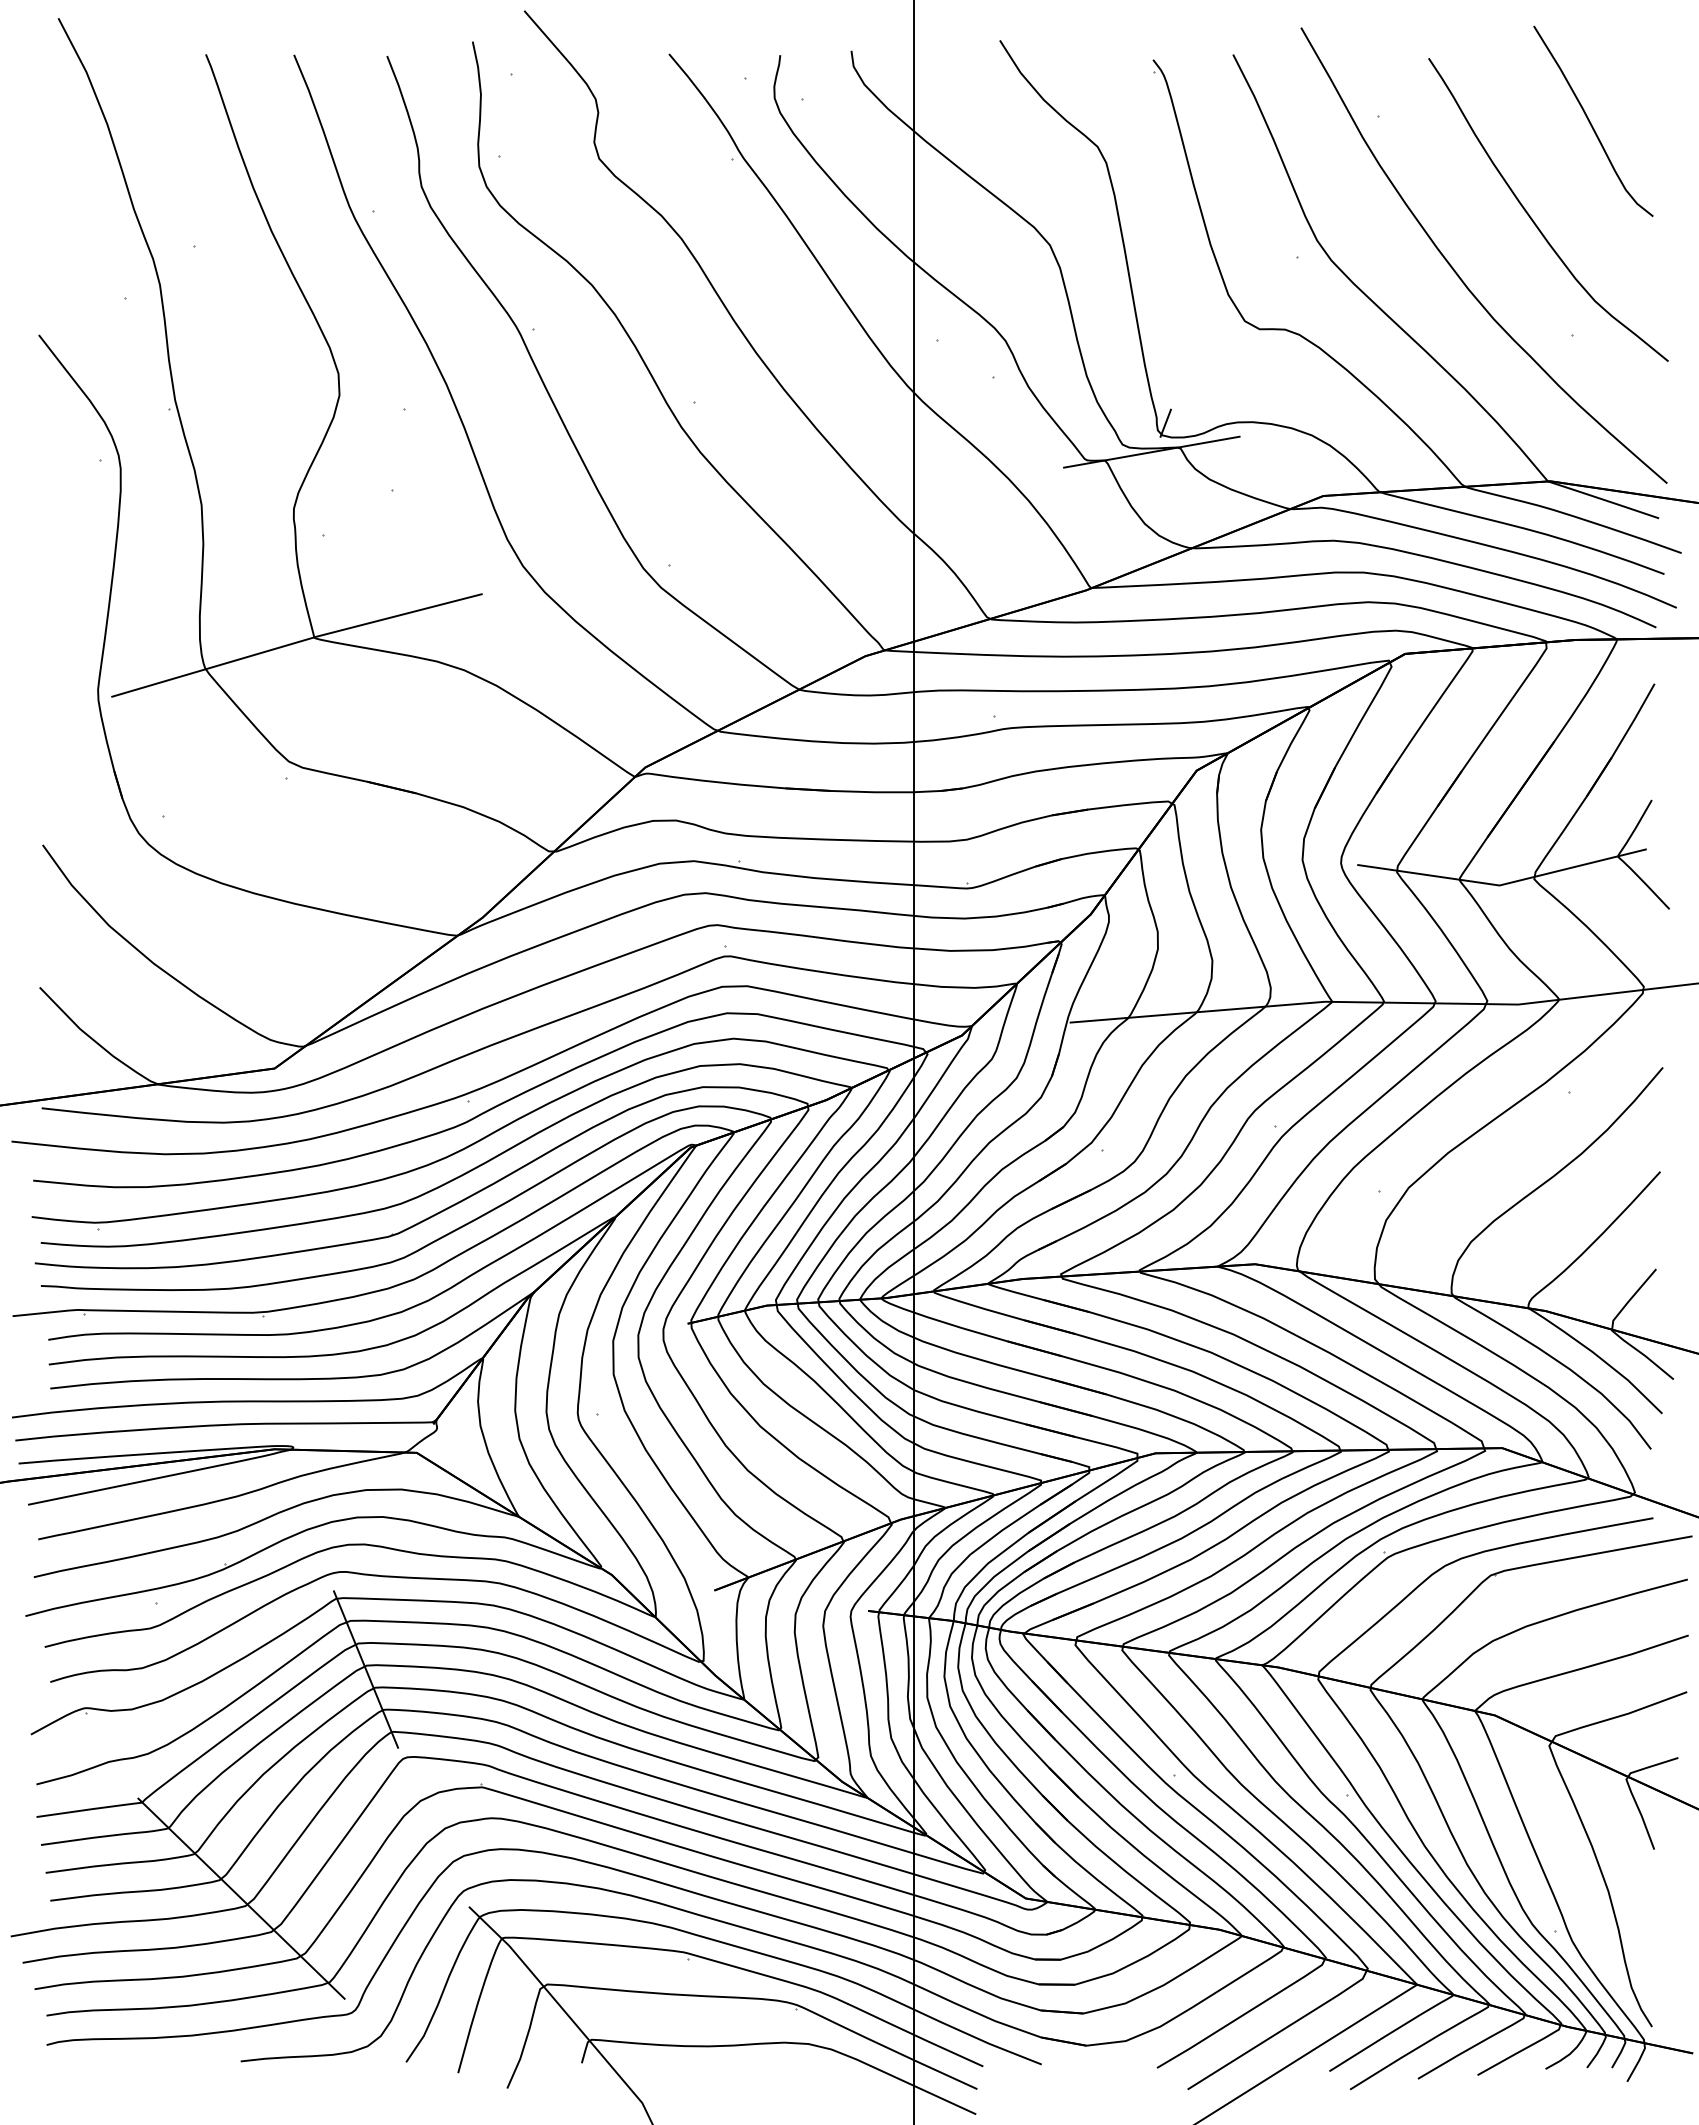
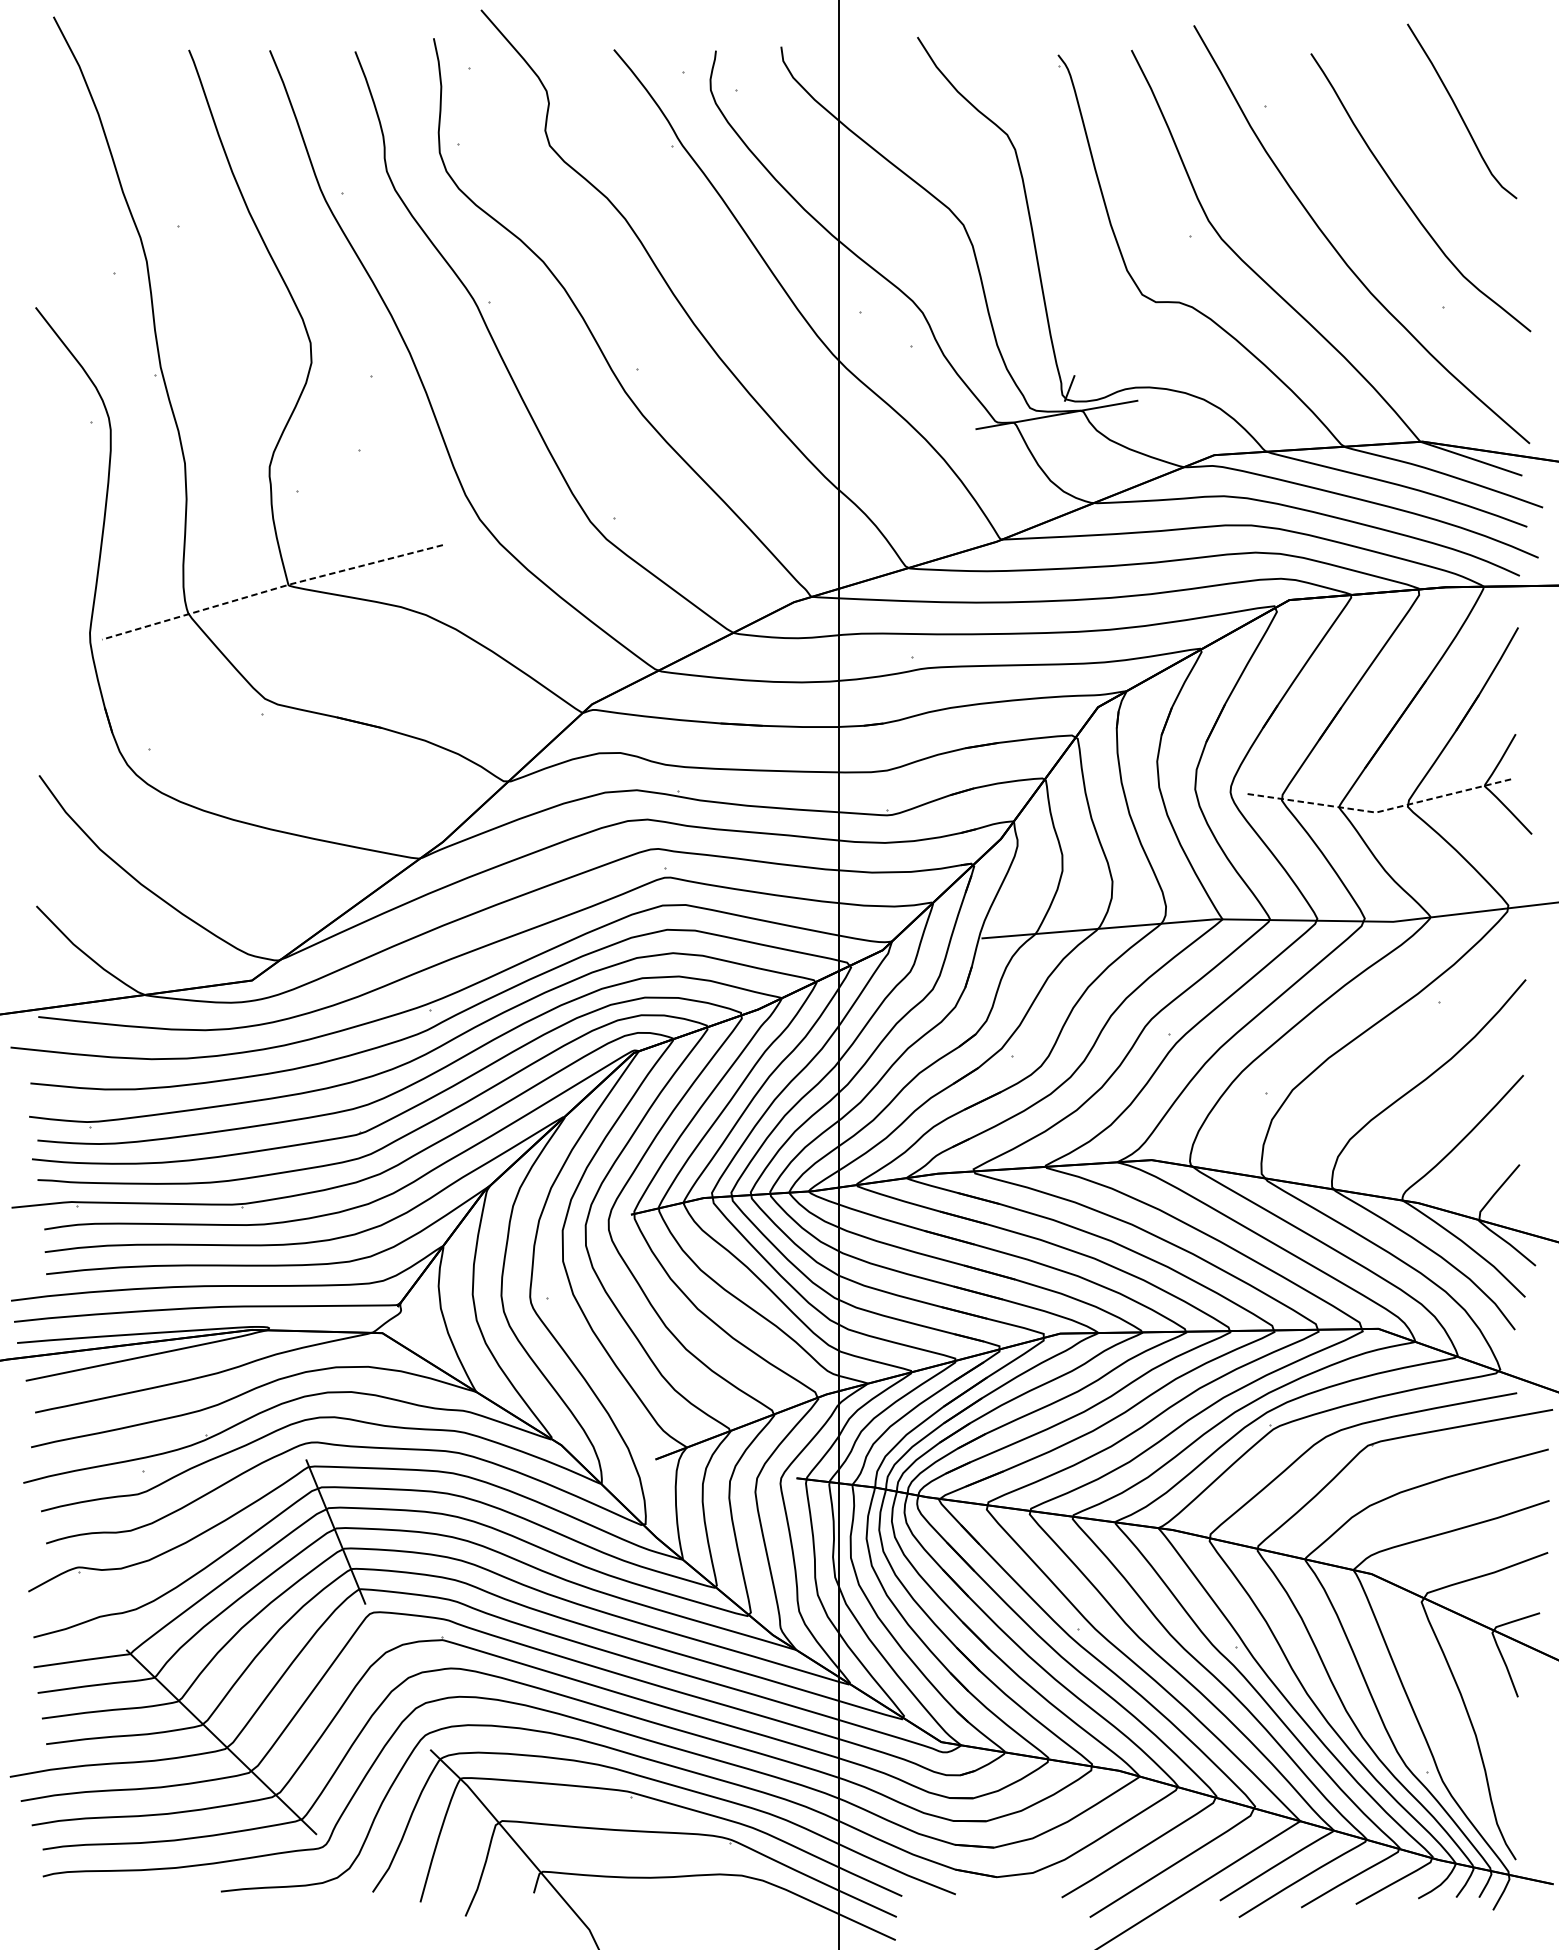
line: (296, 642) -> (272, 589), solid -> dashed
line: (1502, 884) -> (1378, 811), solid -> dashed

